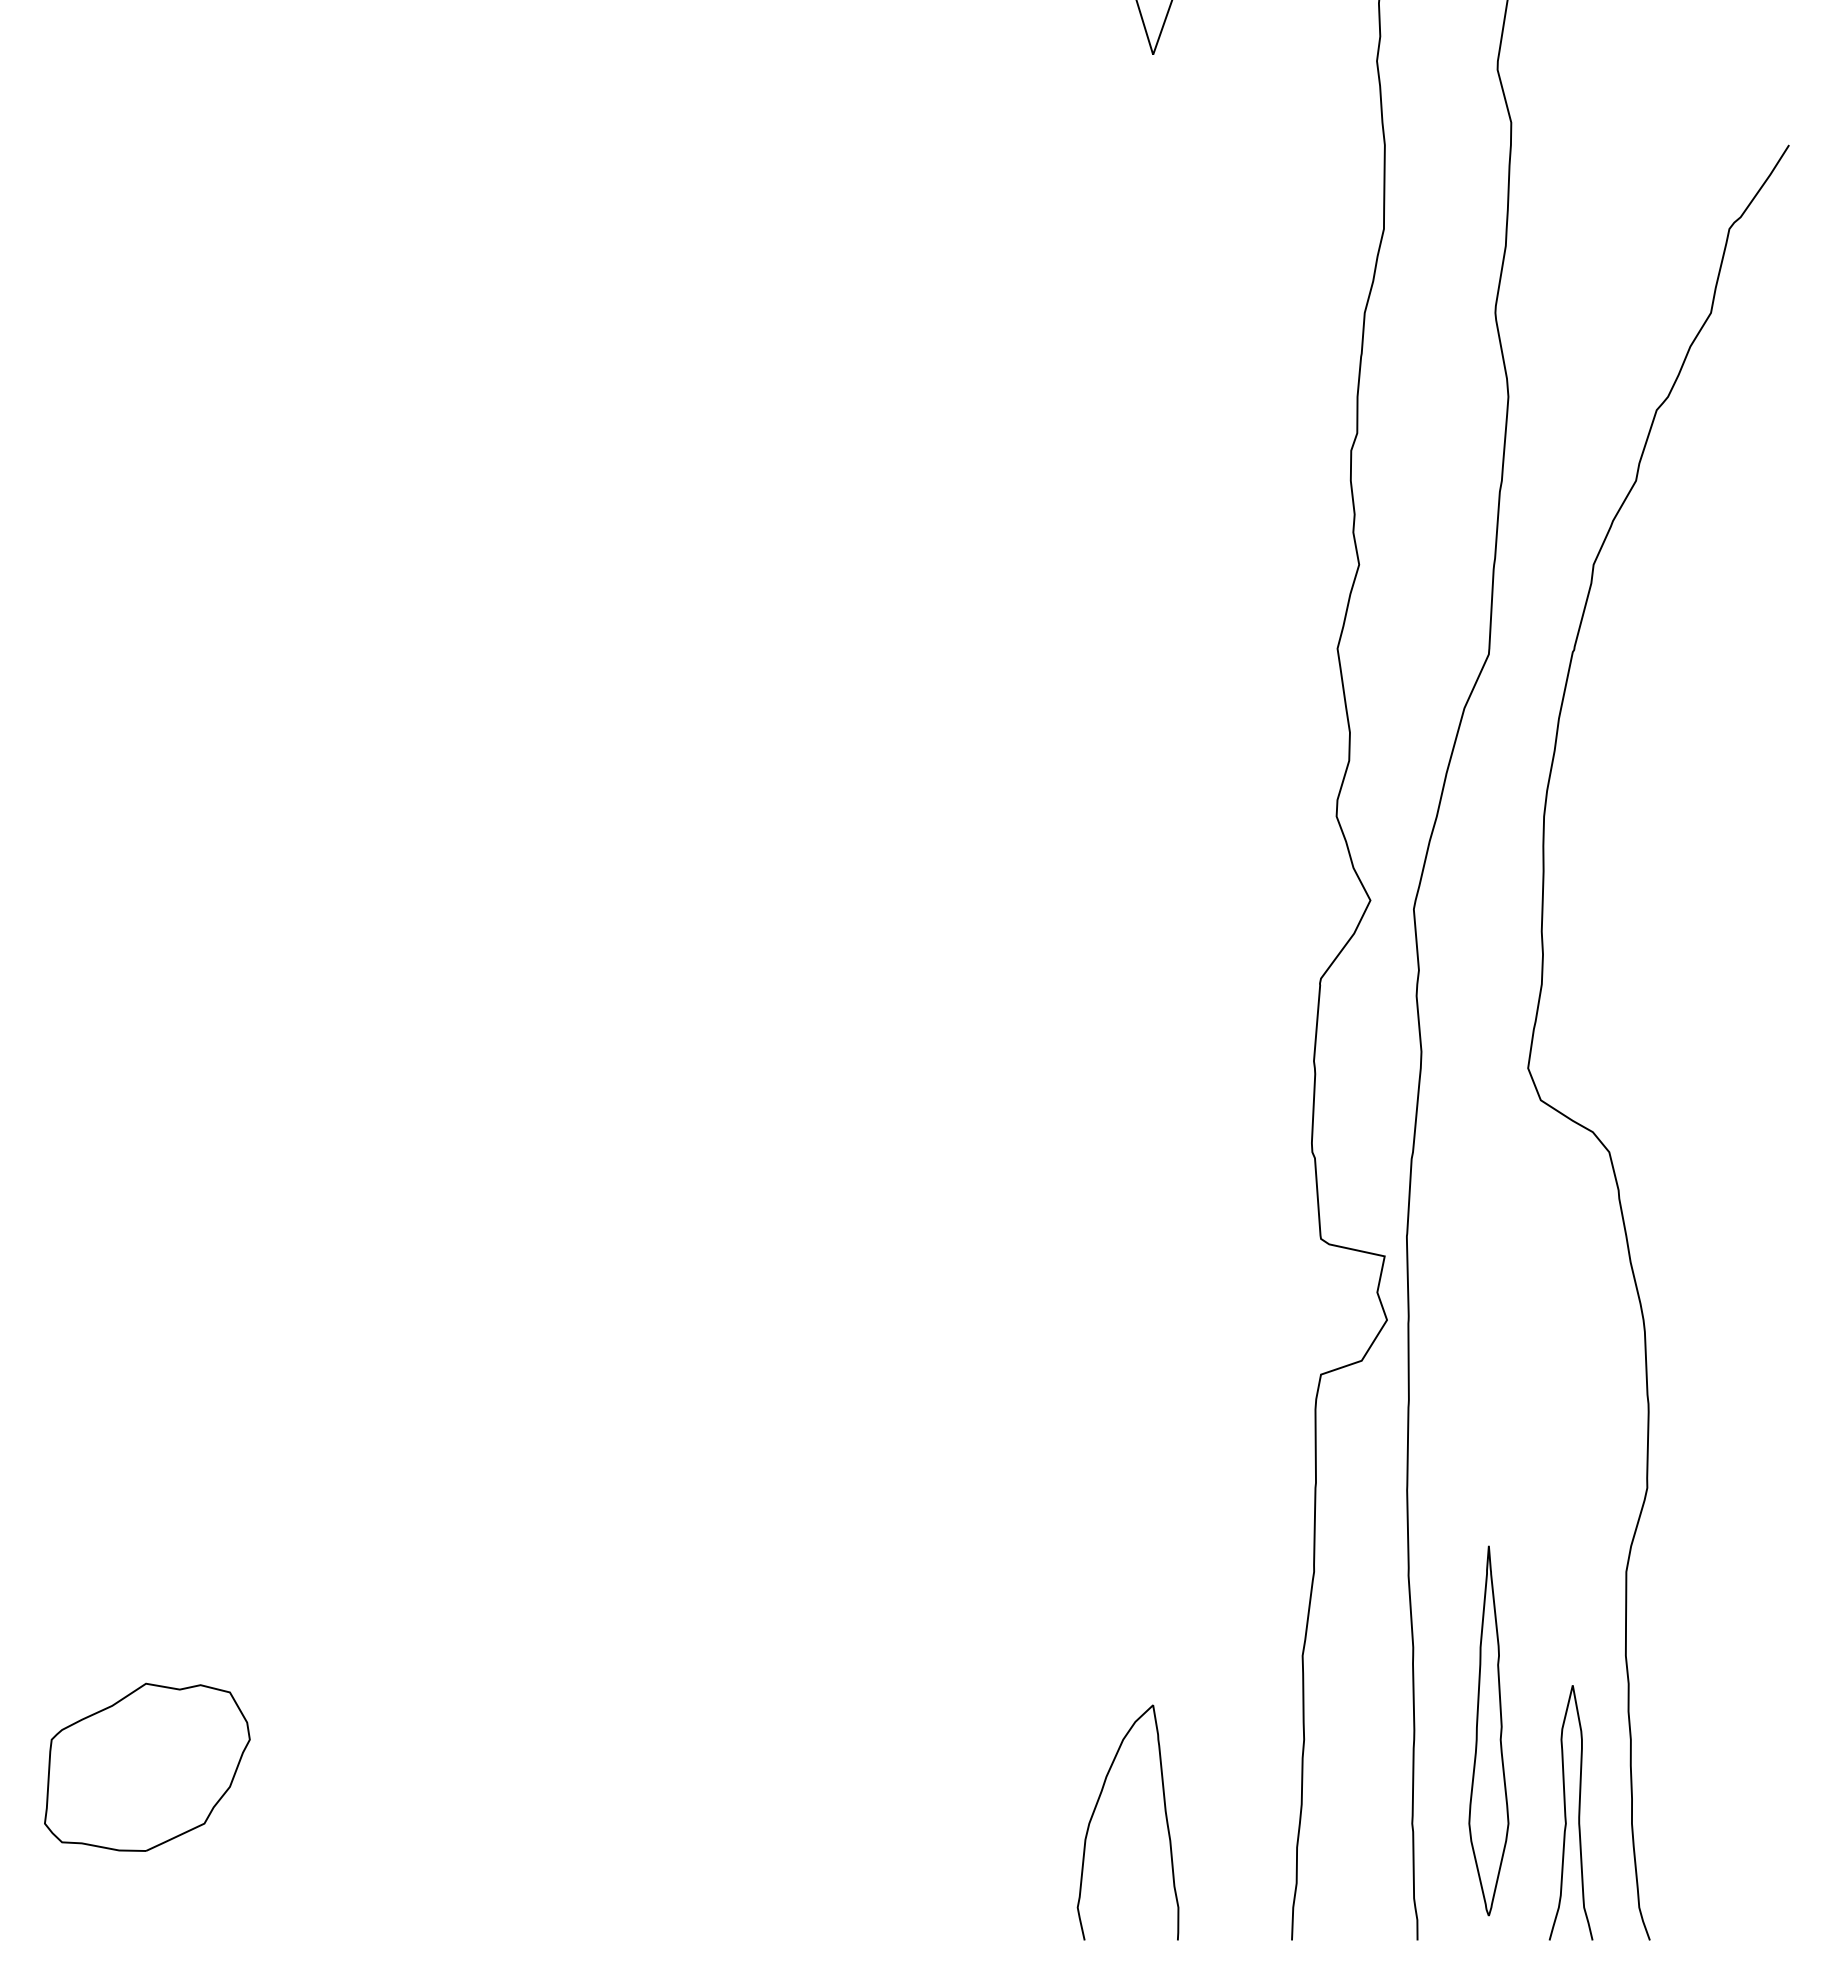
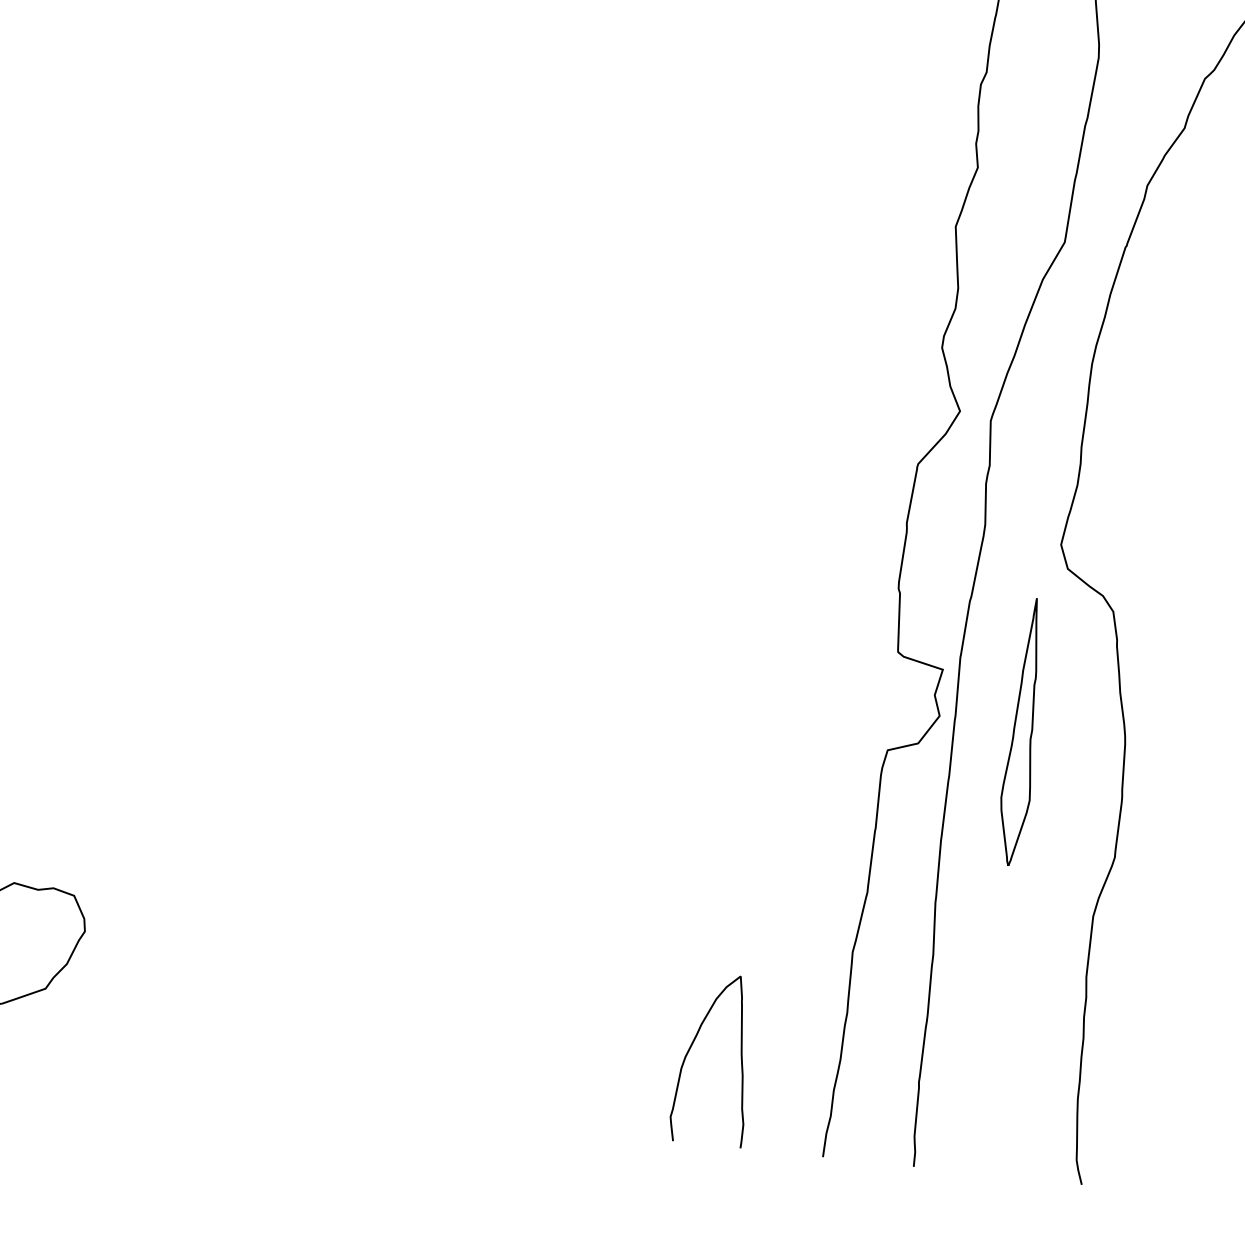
part: (1488, 1730) -> (1022, 731), moved
curve: (1566, 1812) -> (1031, 1085), removed

